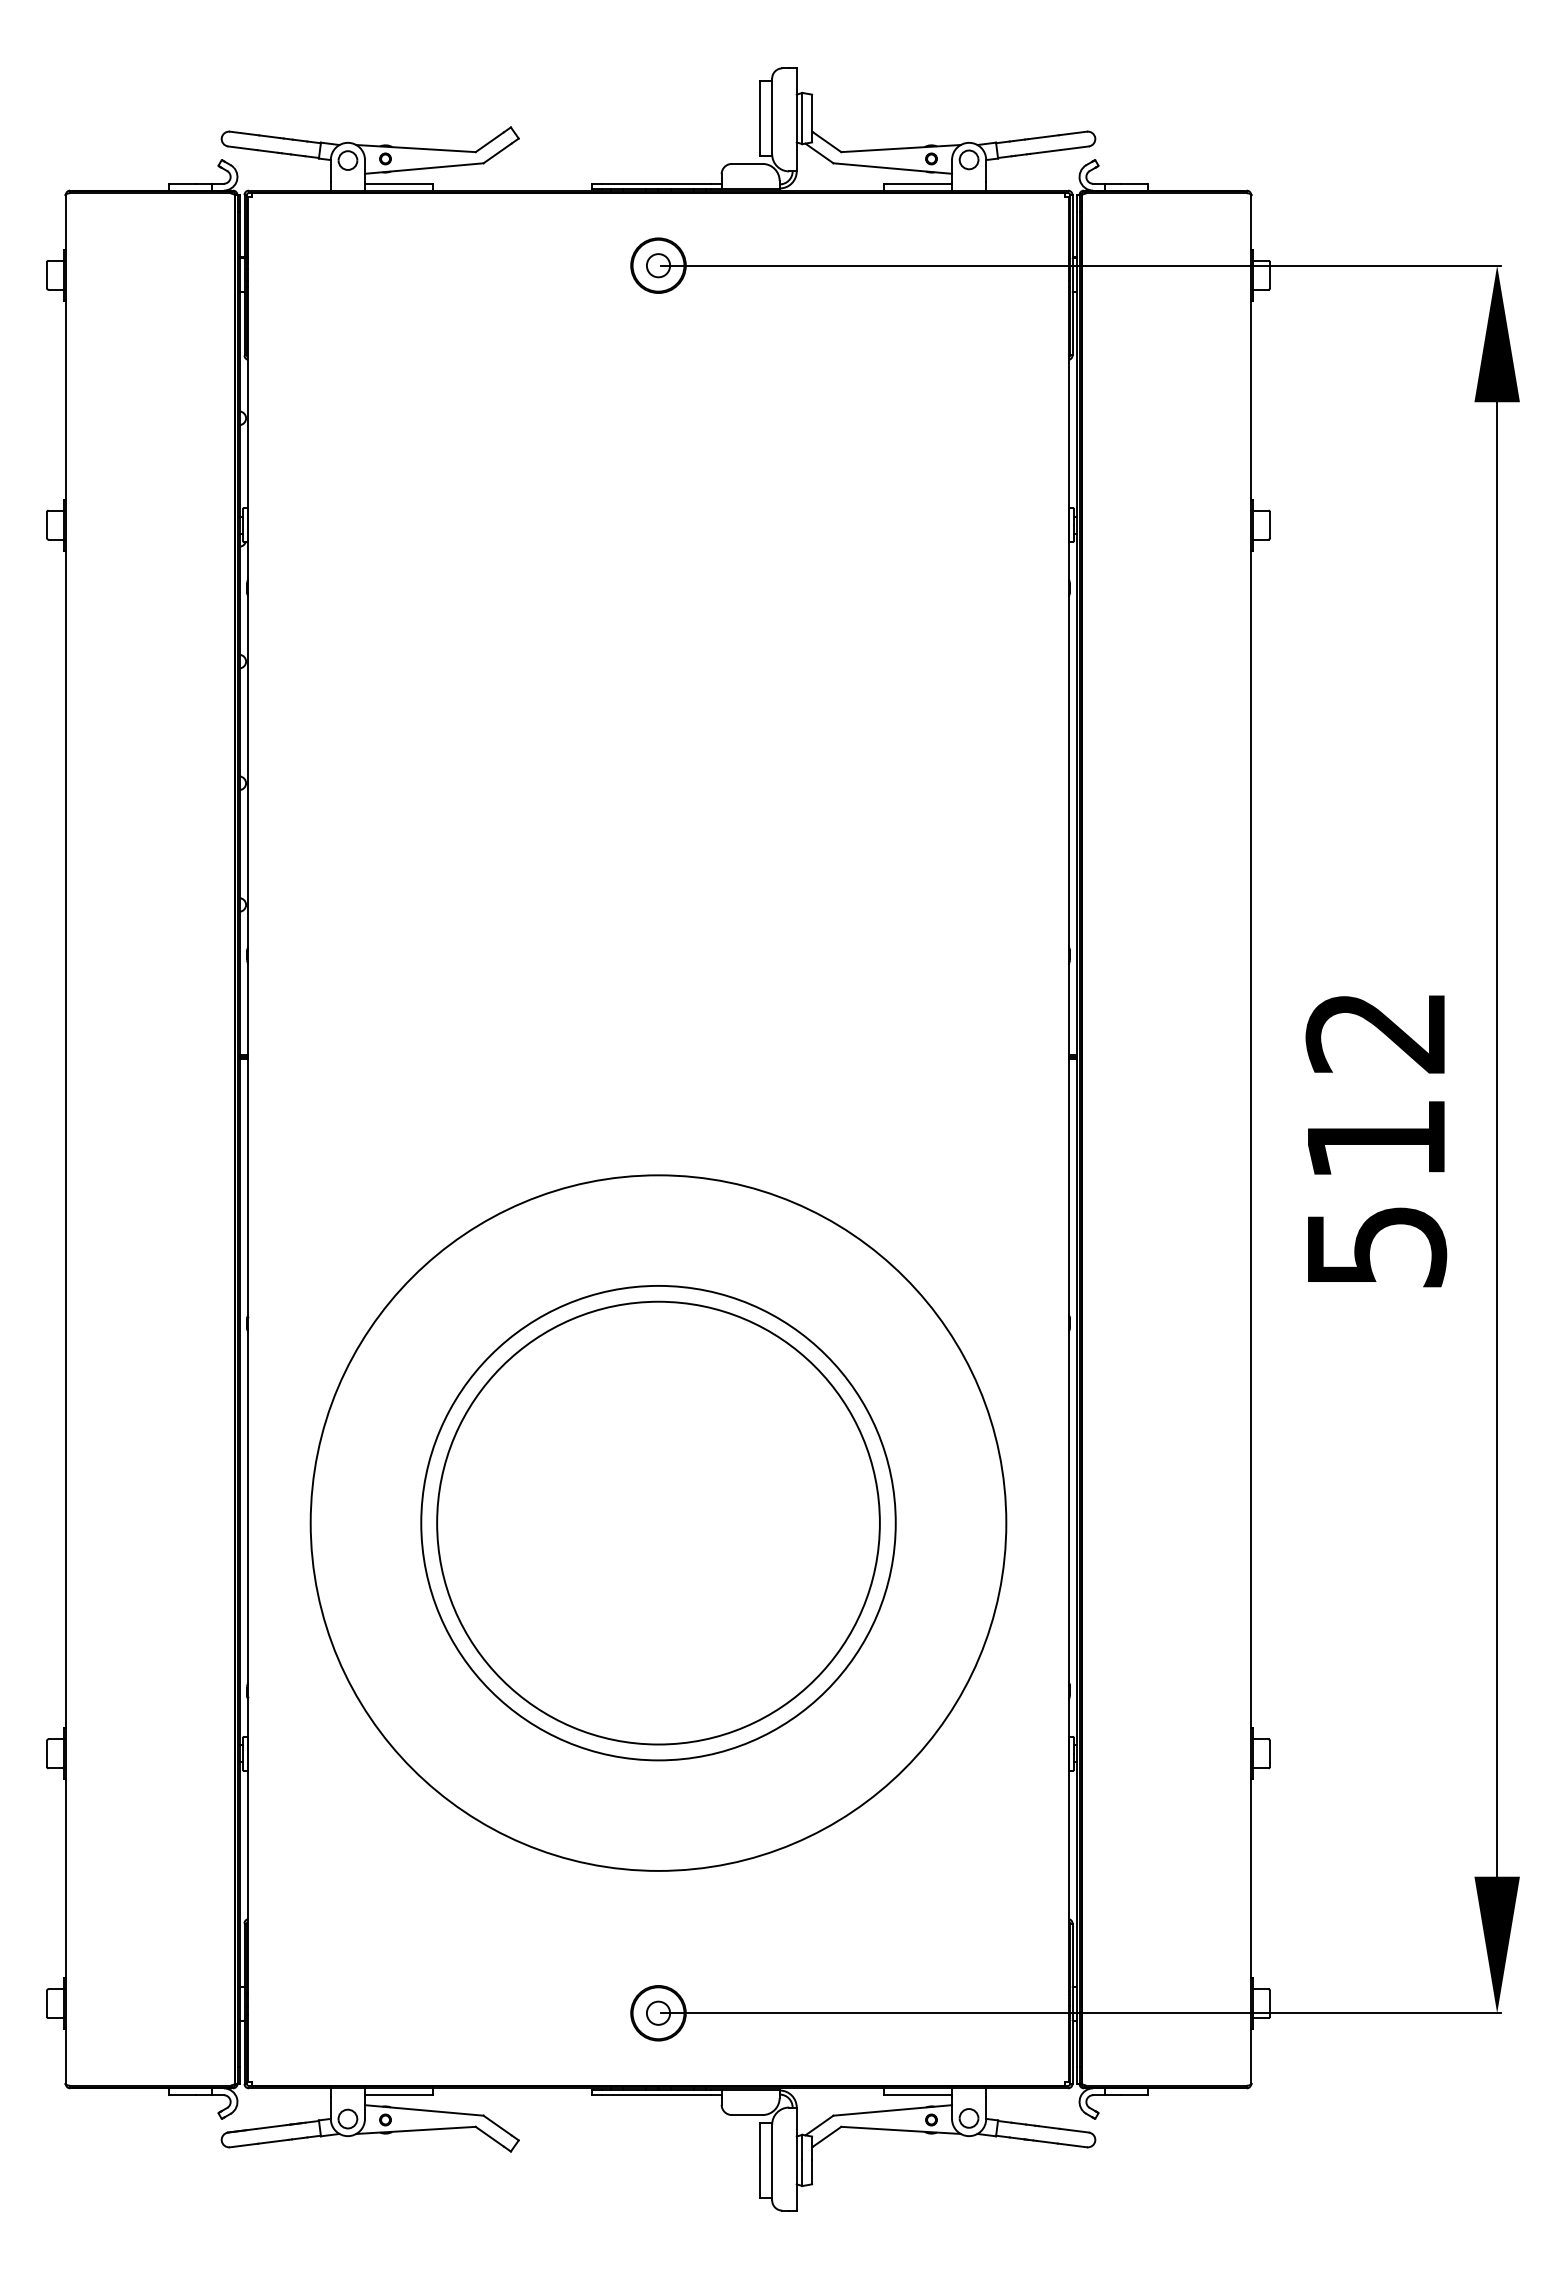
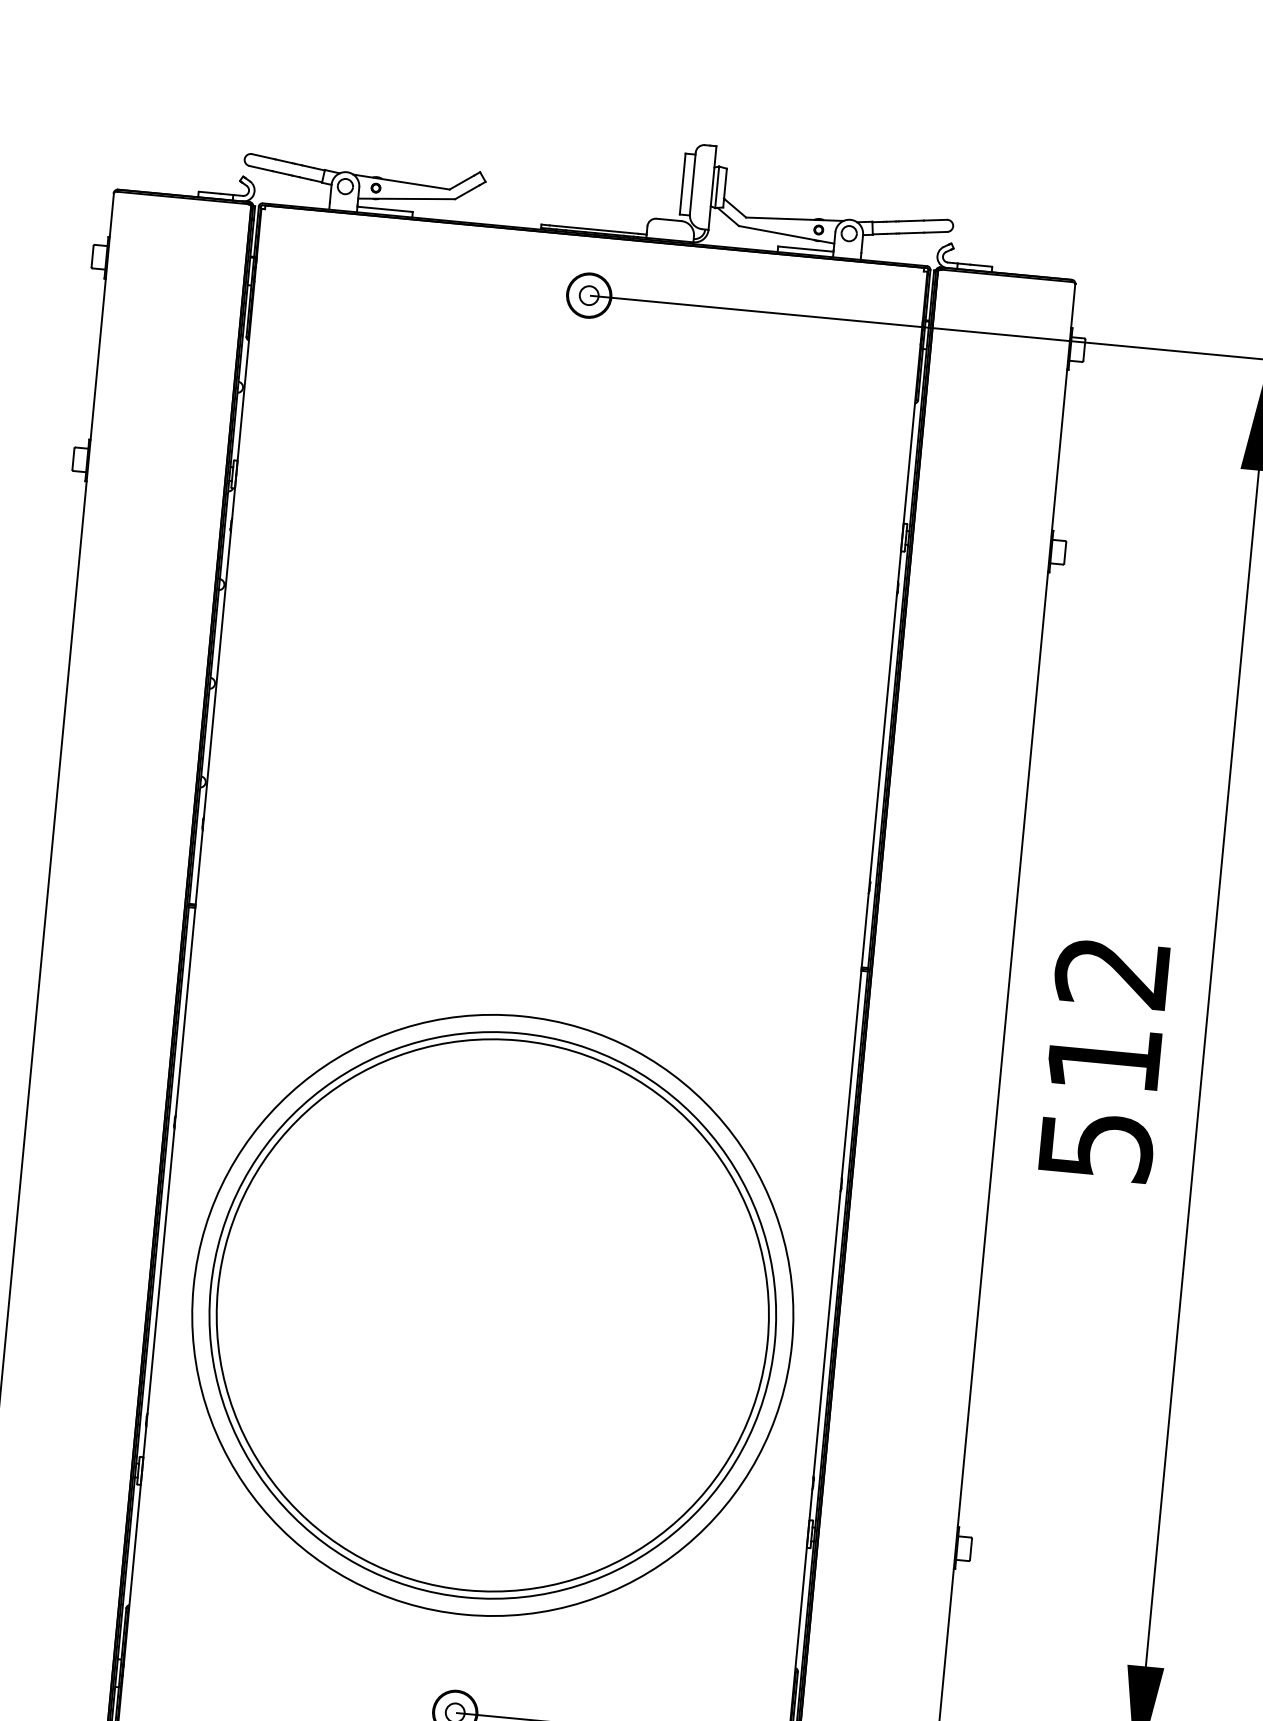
circle: (658, 1523) -> (492, 1315), size x1.43
circle: (658, 1523) -> (492, 1315), size x1.67

